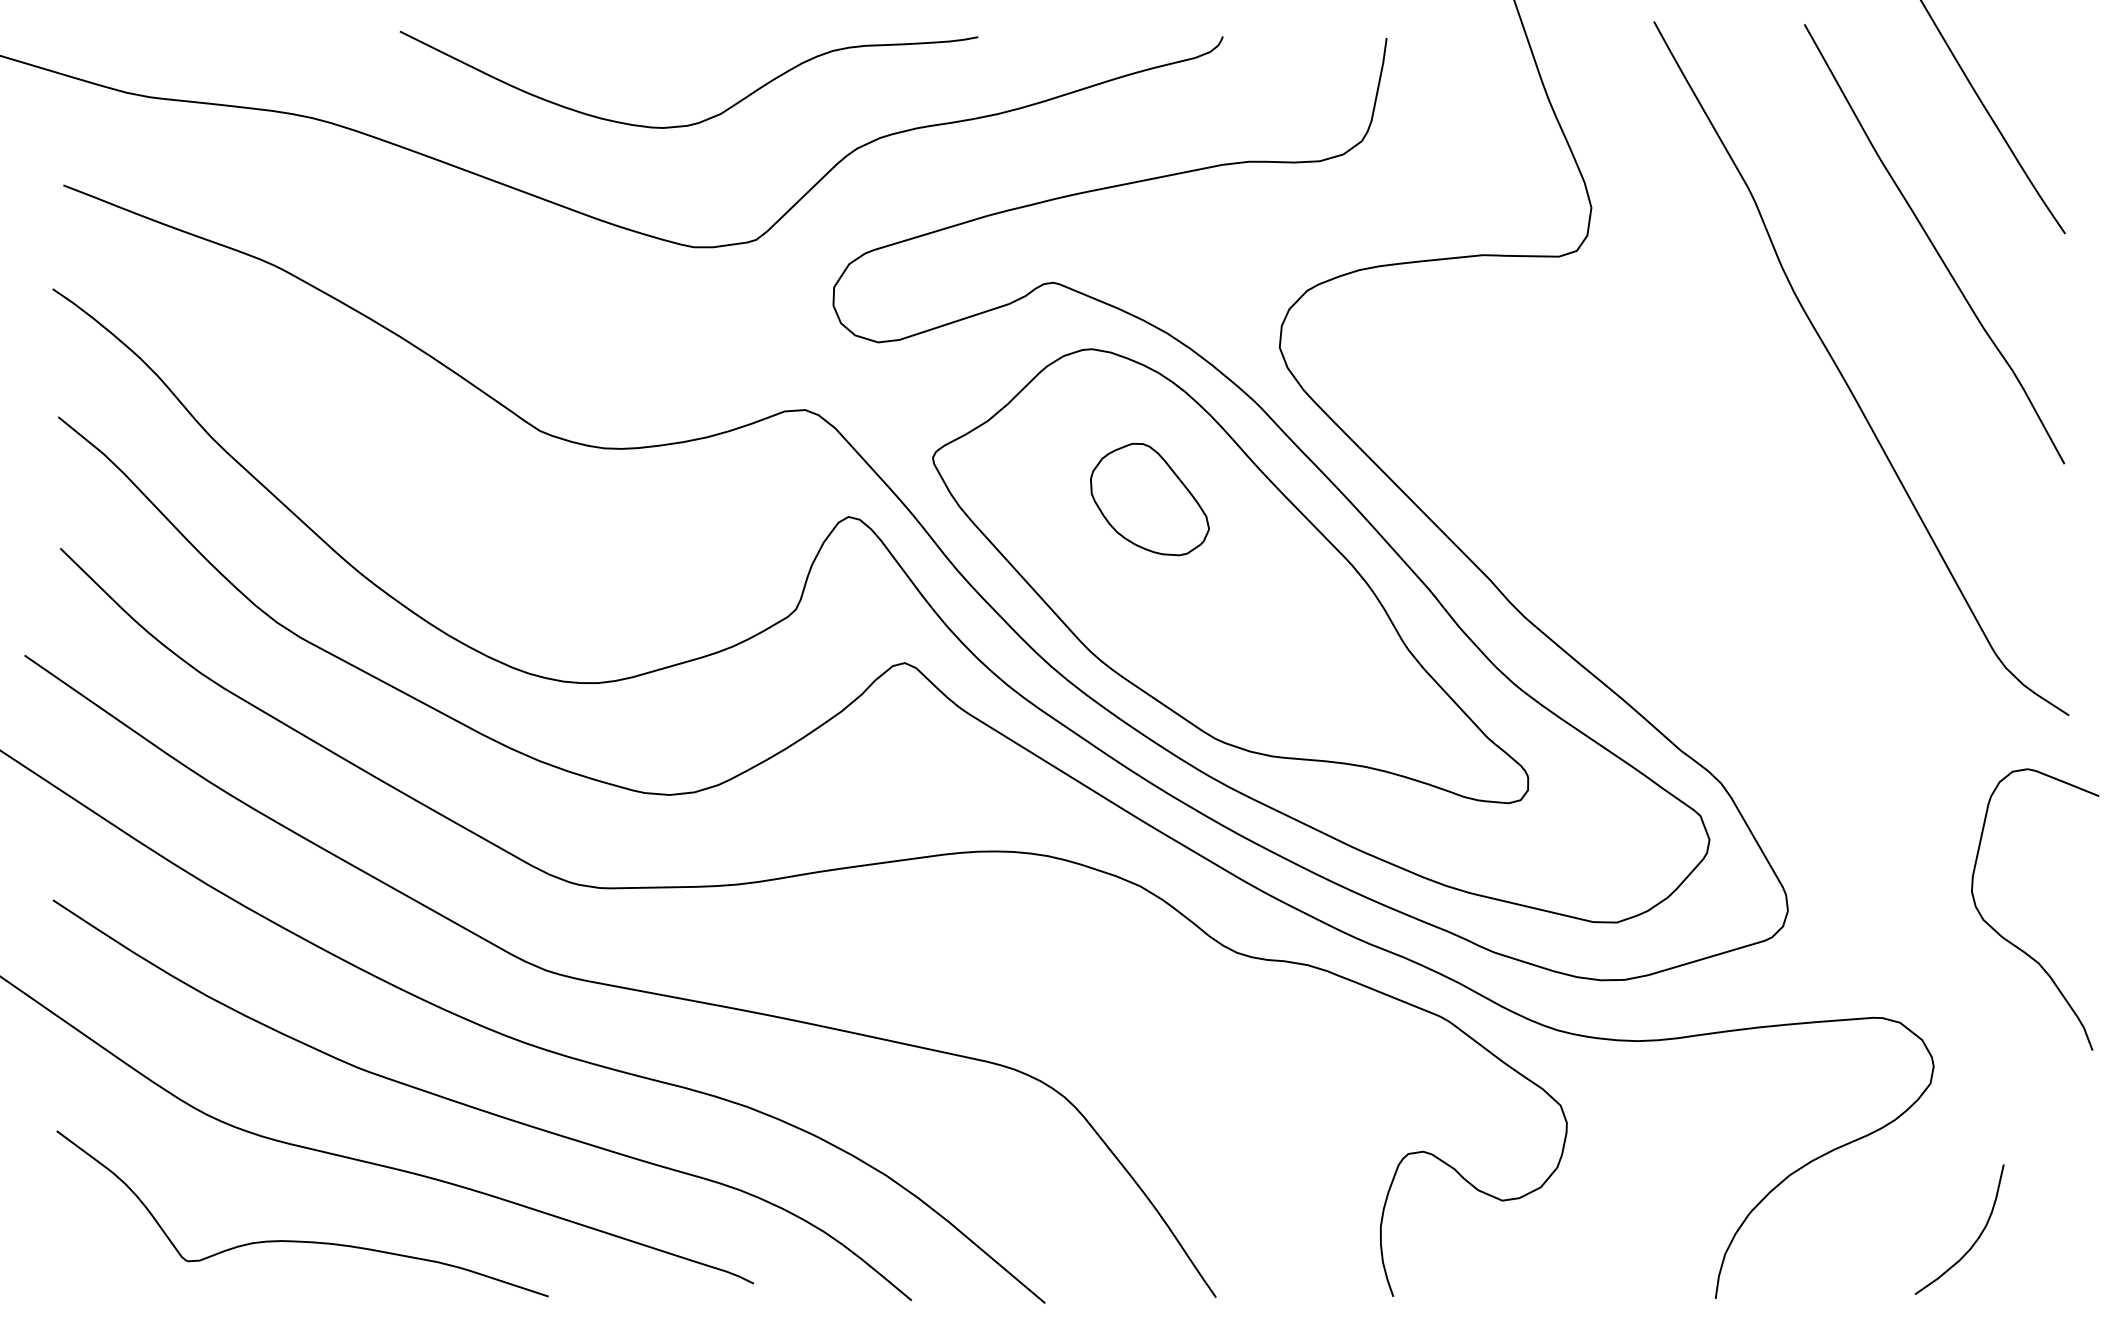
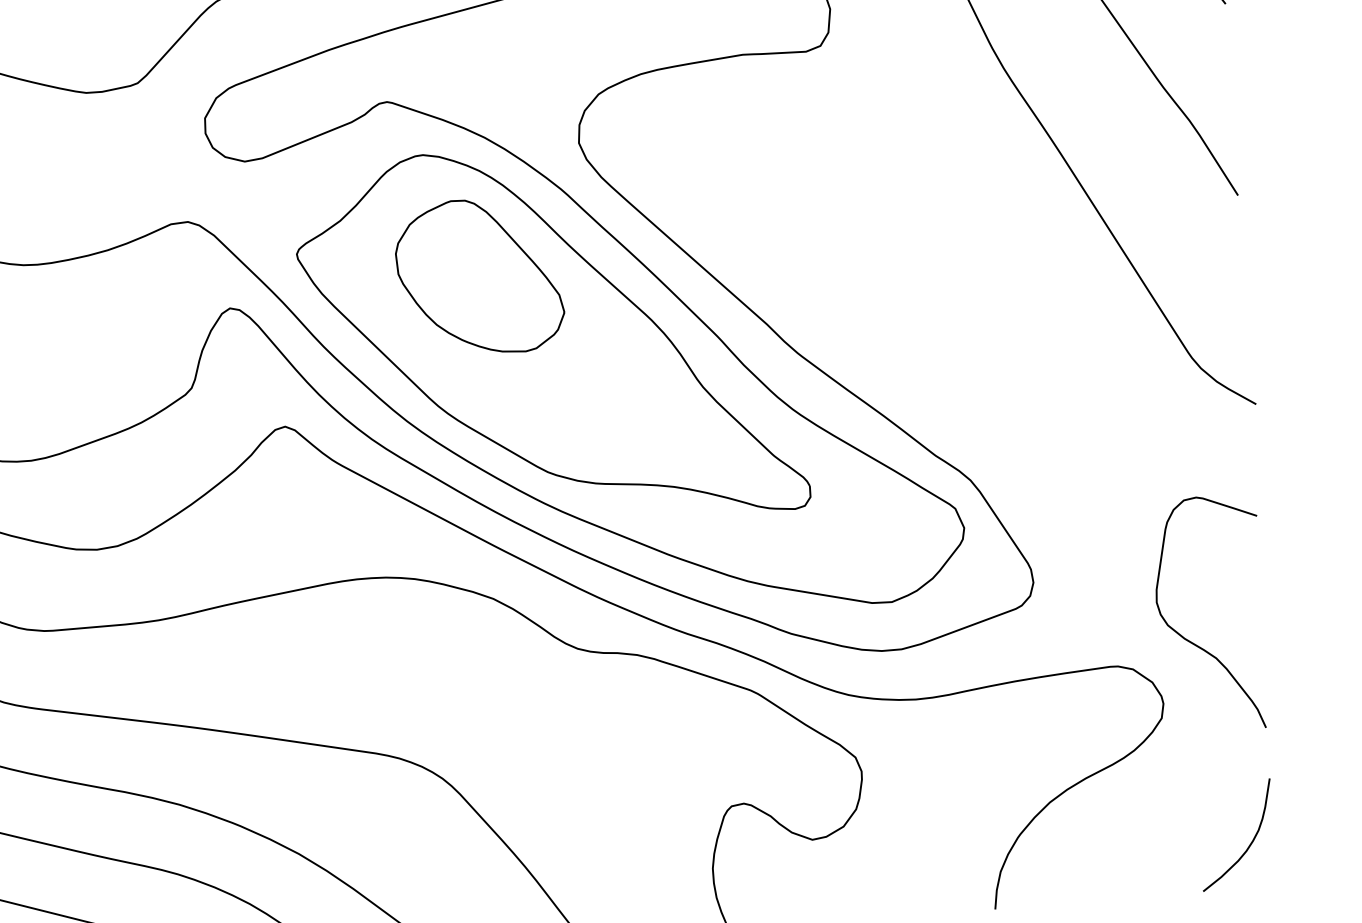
part: (1149, 499) -> (479, 276), size x1.67
curve: (2013, 943) -> (1194, 643), moved
curve: (1974, 1241) -> (1249, 844), moved

